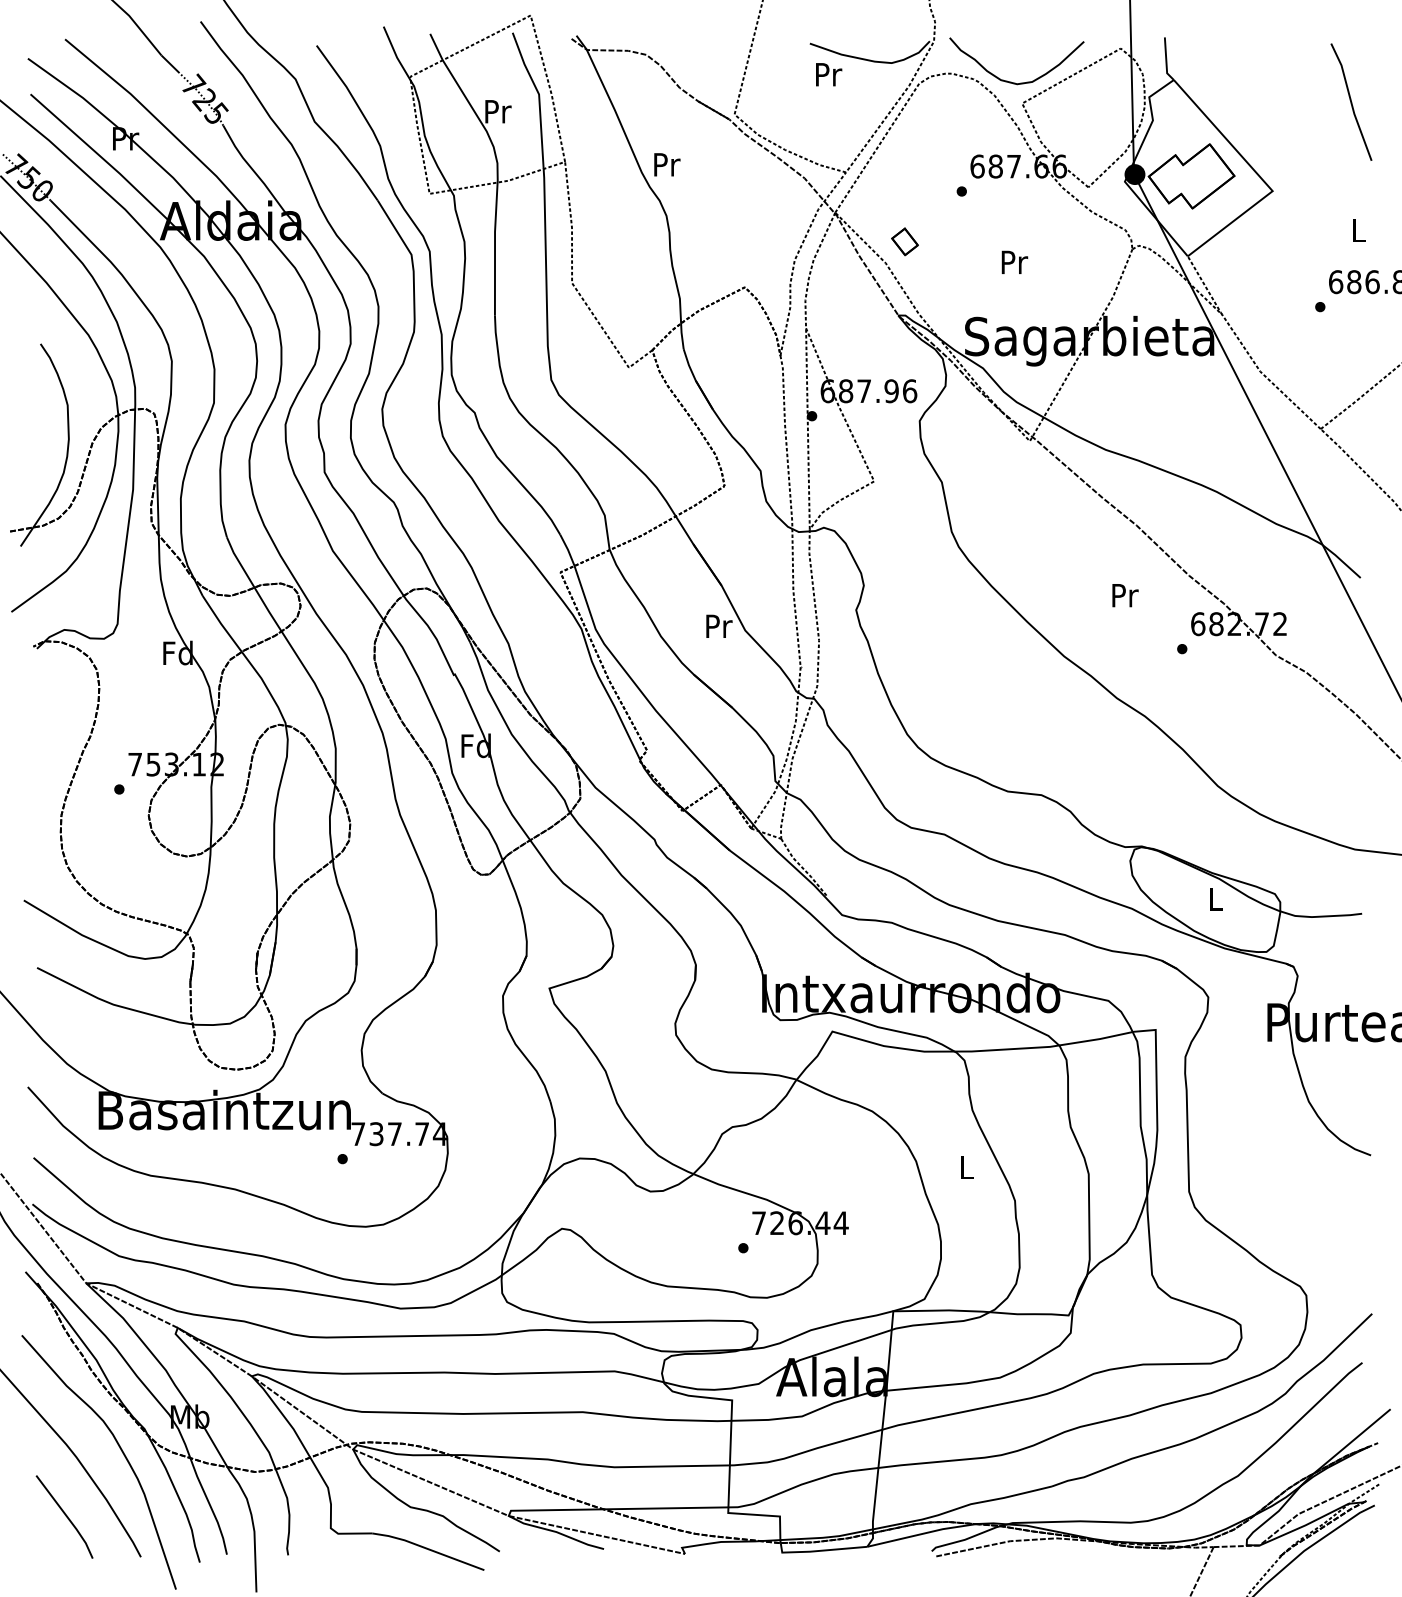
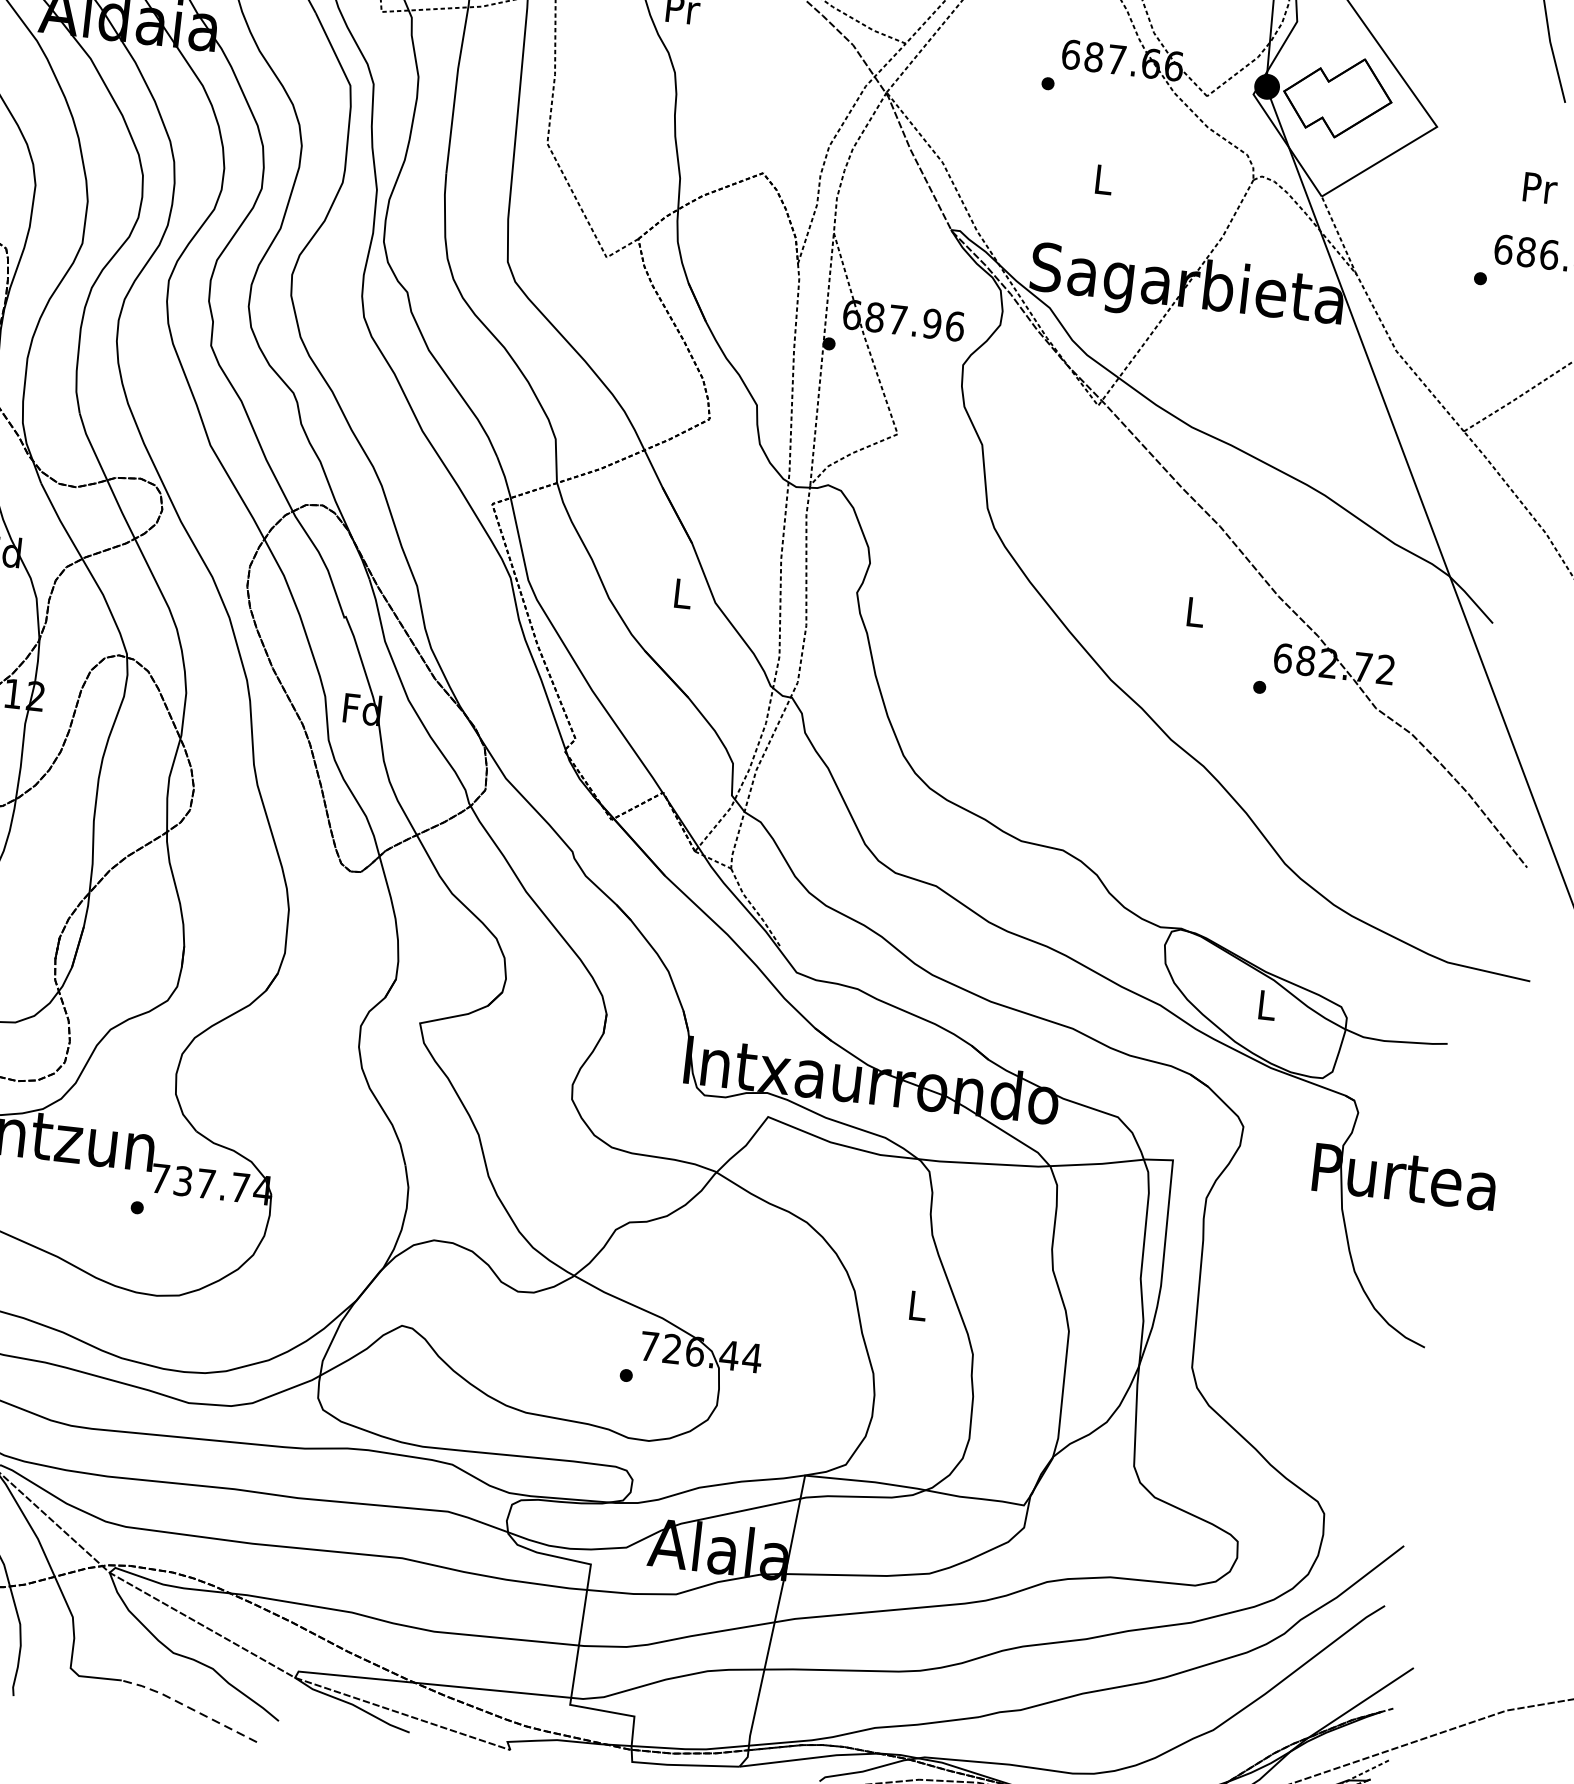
text: (1359, 230) -> (1540, 188), L -> Pr
part: (904, 241) -> (969, 138), removed
text: (1014, 262) -> (1104, 179), Pr -> L
text: (1125, 595) -> (1196, 612), Pr -> L
text: (719, 625) -> (683, 592), Pr -> L
line: (427, 1549) -> (188, 1708), solid -> dashed

